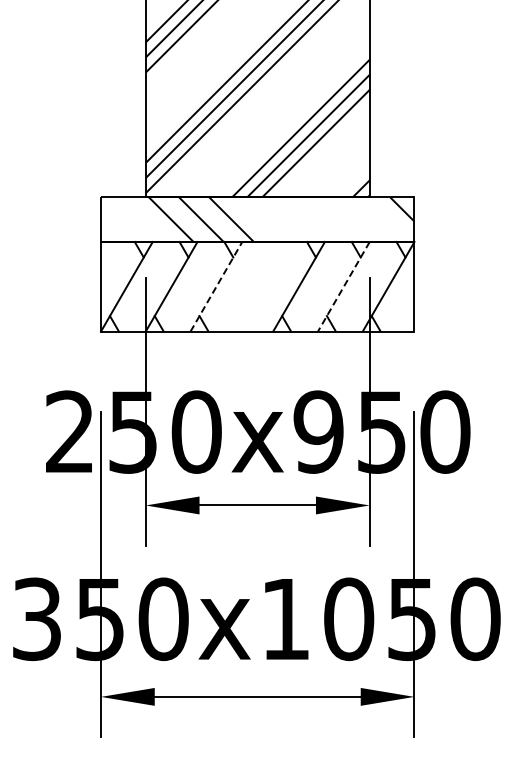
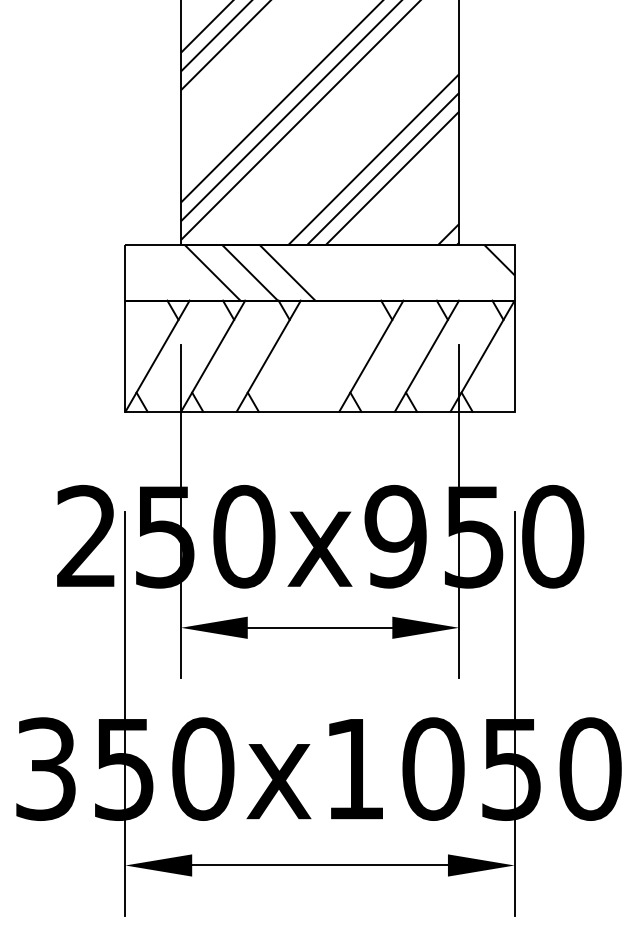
line: (216, 286) -> (268, 355), dashed -> solid
line: (343, 286) -> (426, 355), dashed -> solid

